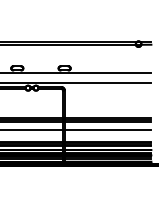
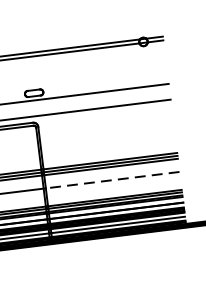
line: (107, 130) -> (111, 180), solid -> dashed

